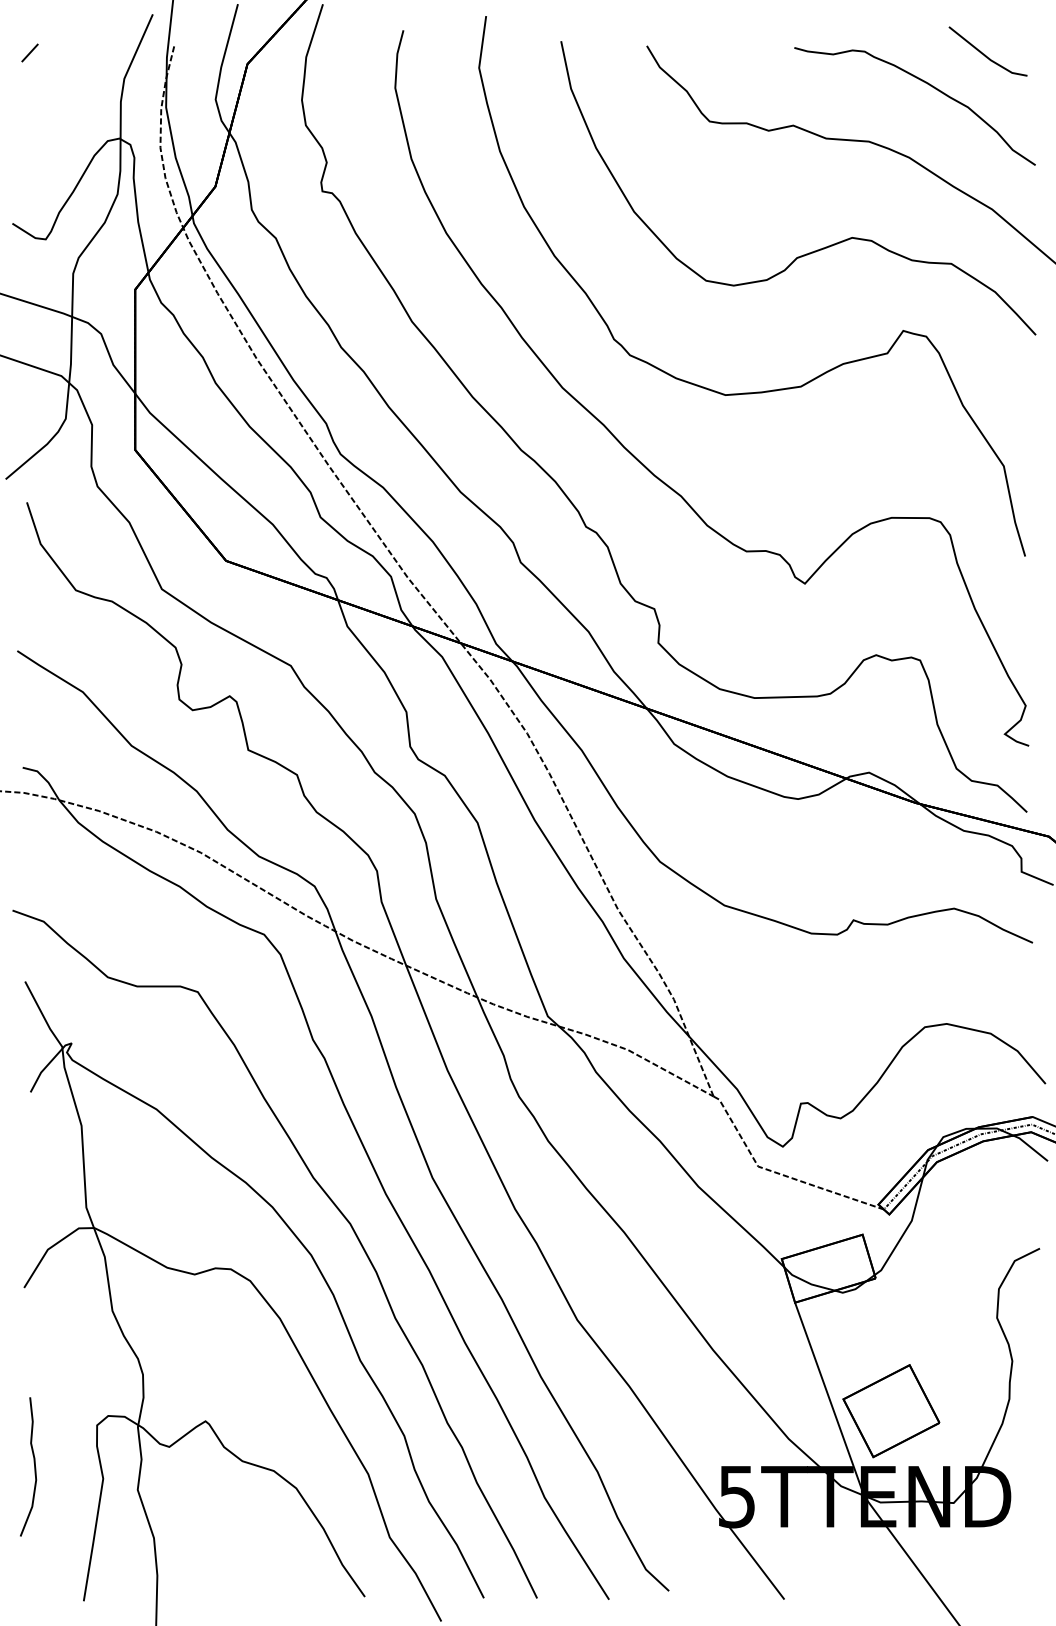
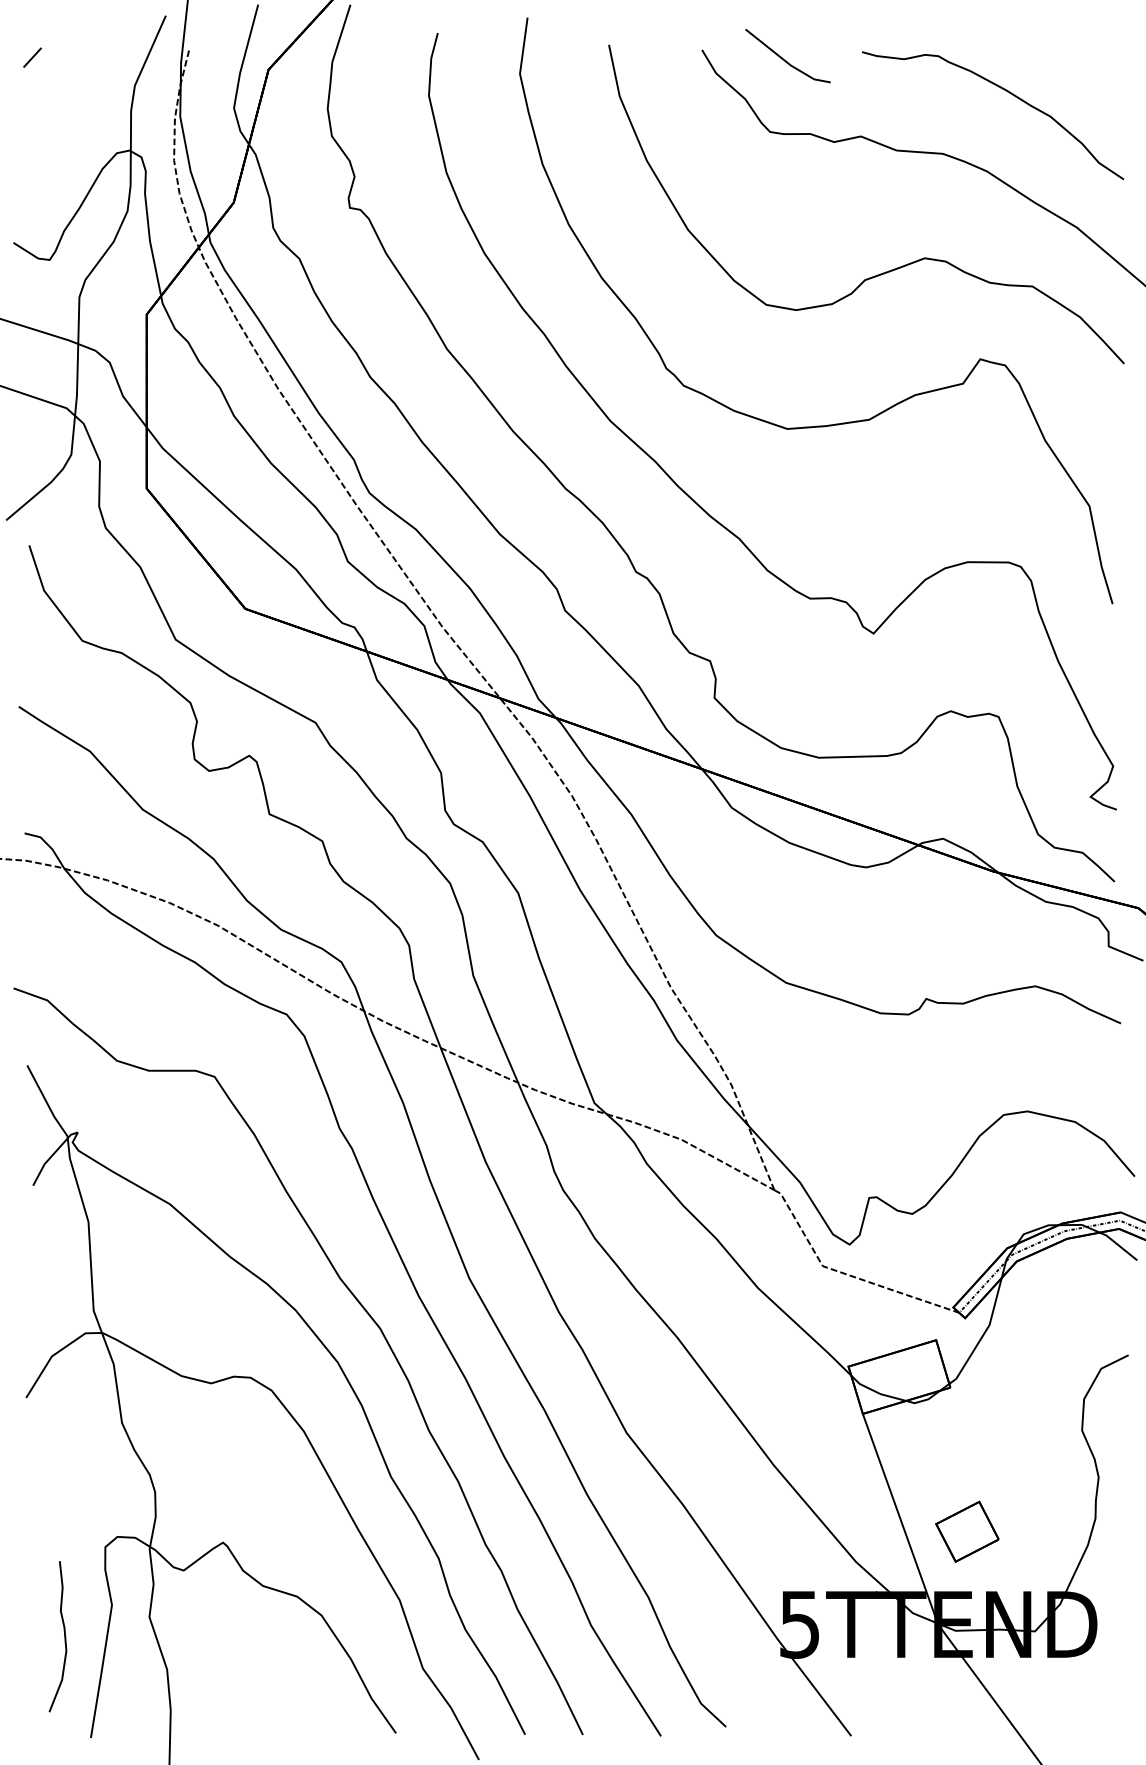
line: (985, 54) -> (785, 59), moved
part: (891, 1411) -> (967, 1532), size x0.6
curve: (34, 1466) -> (64, 1636), moved

